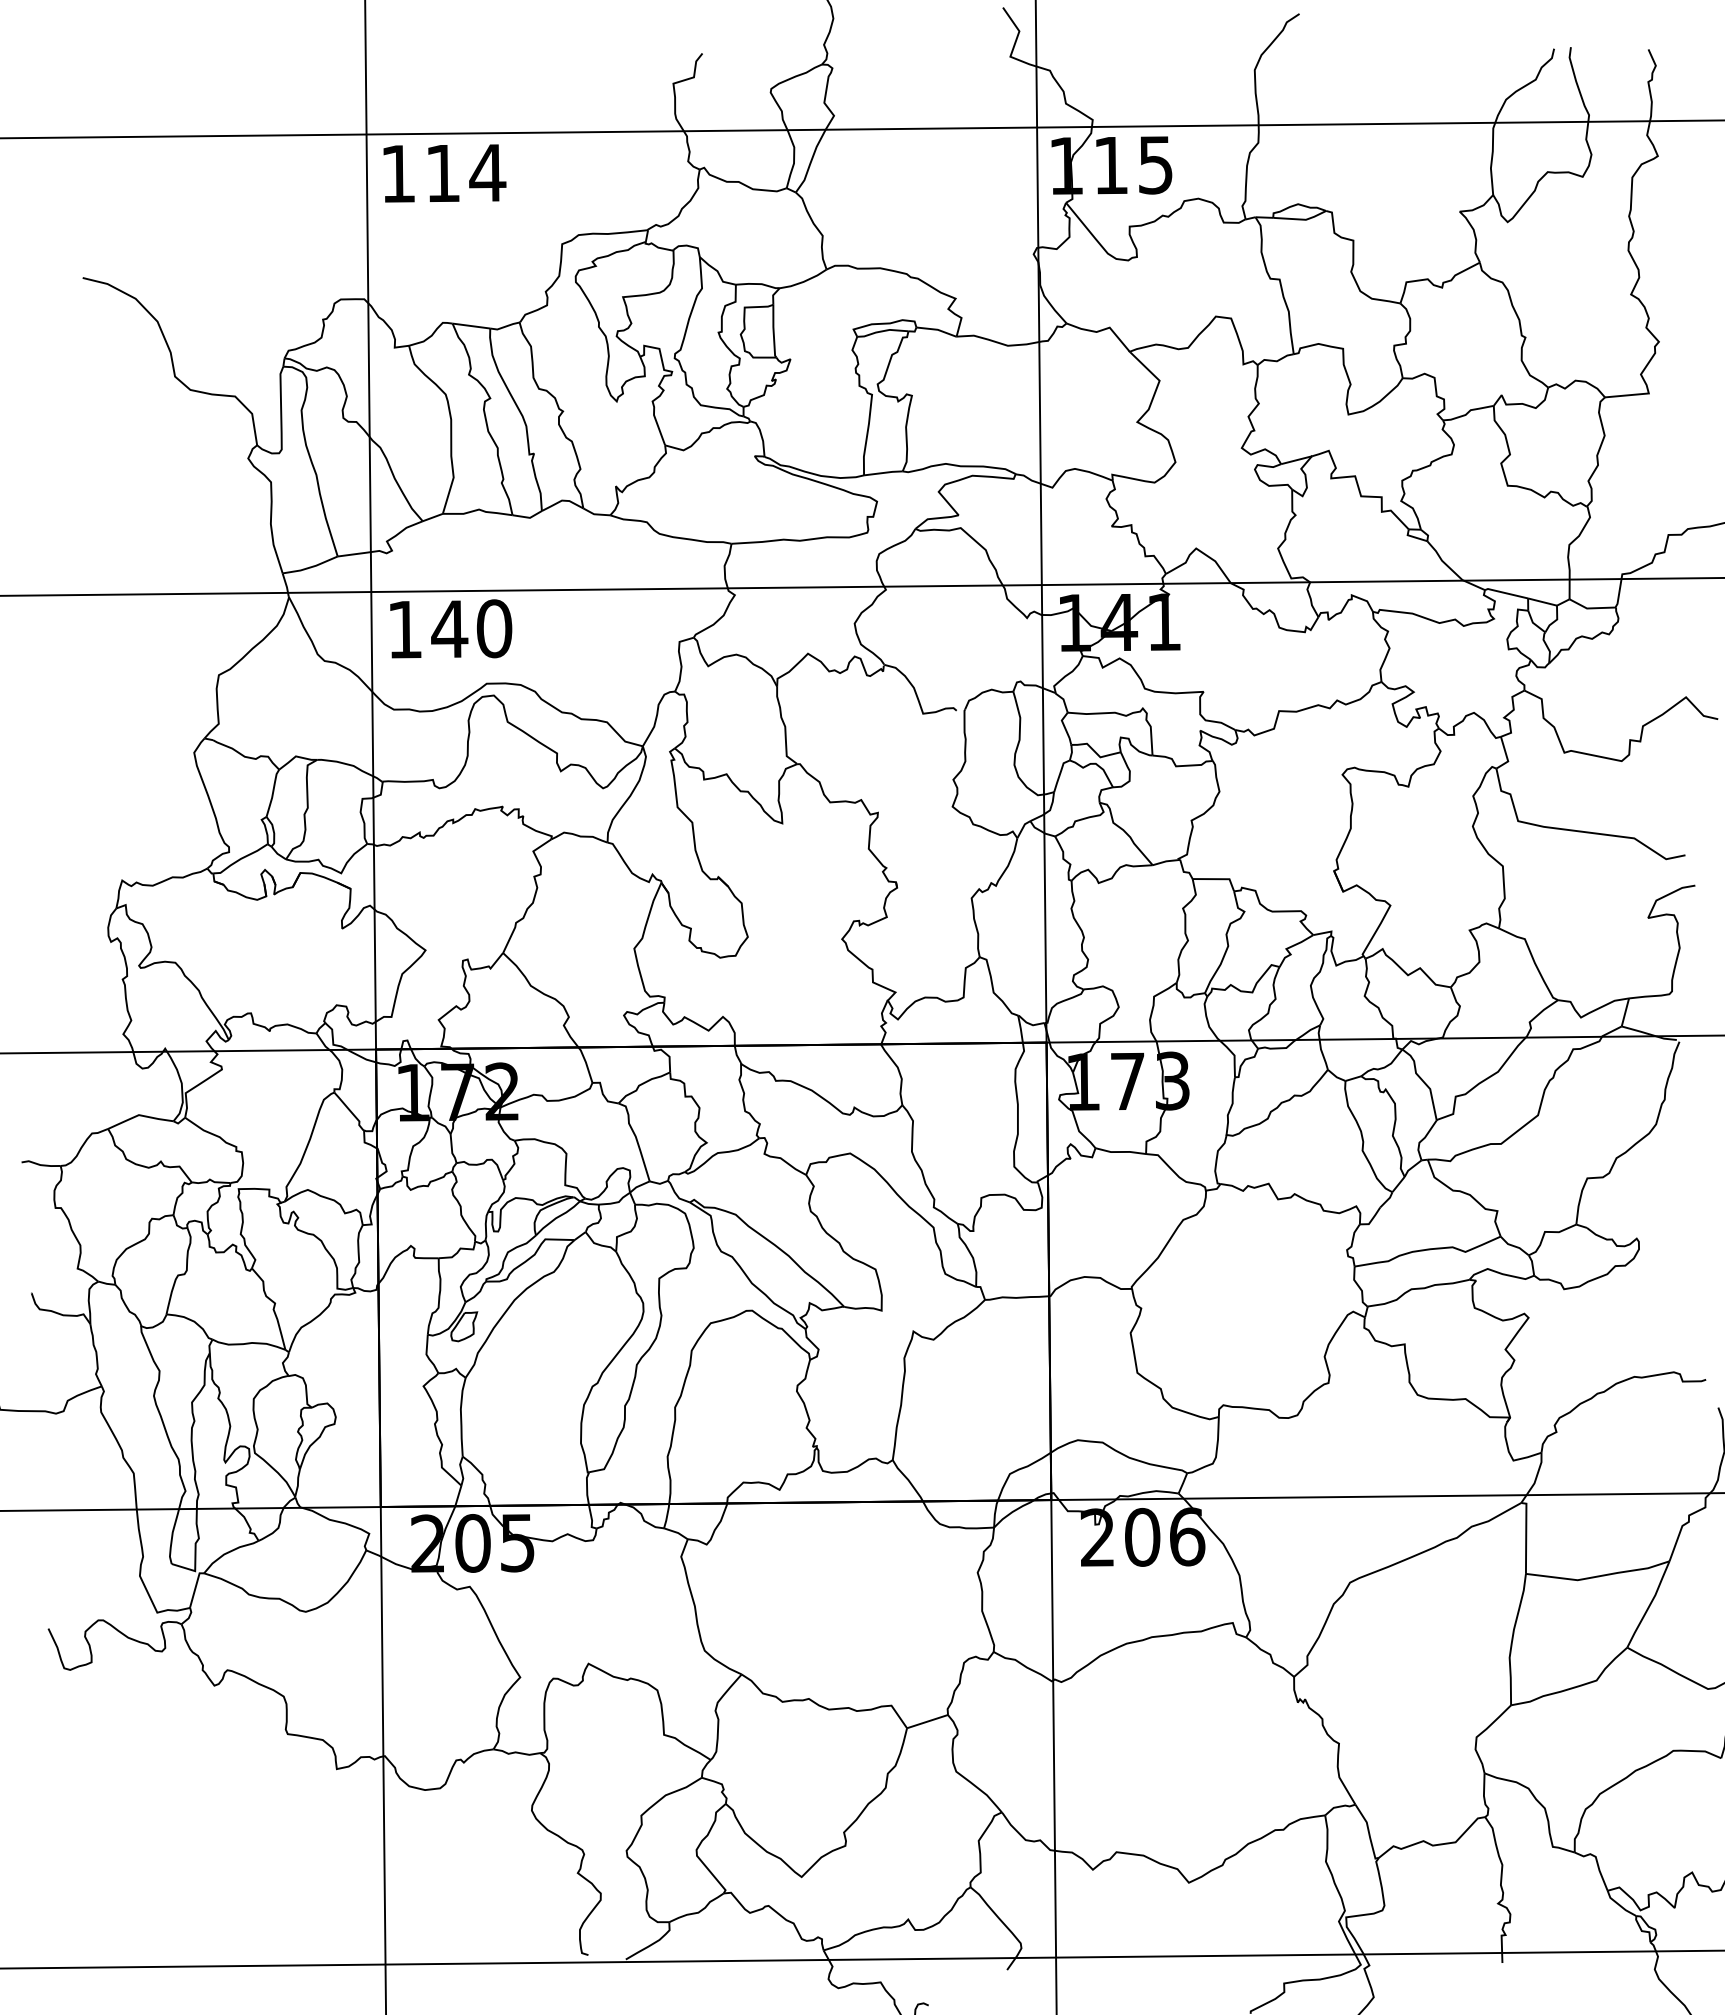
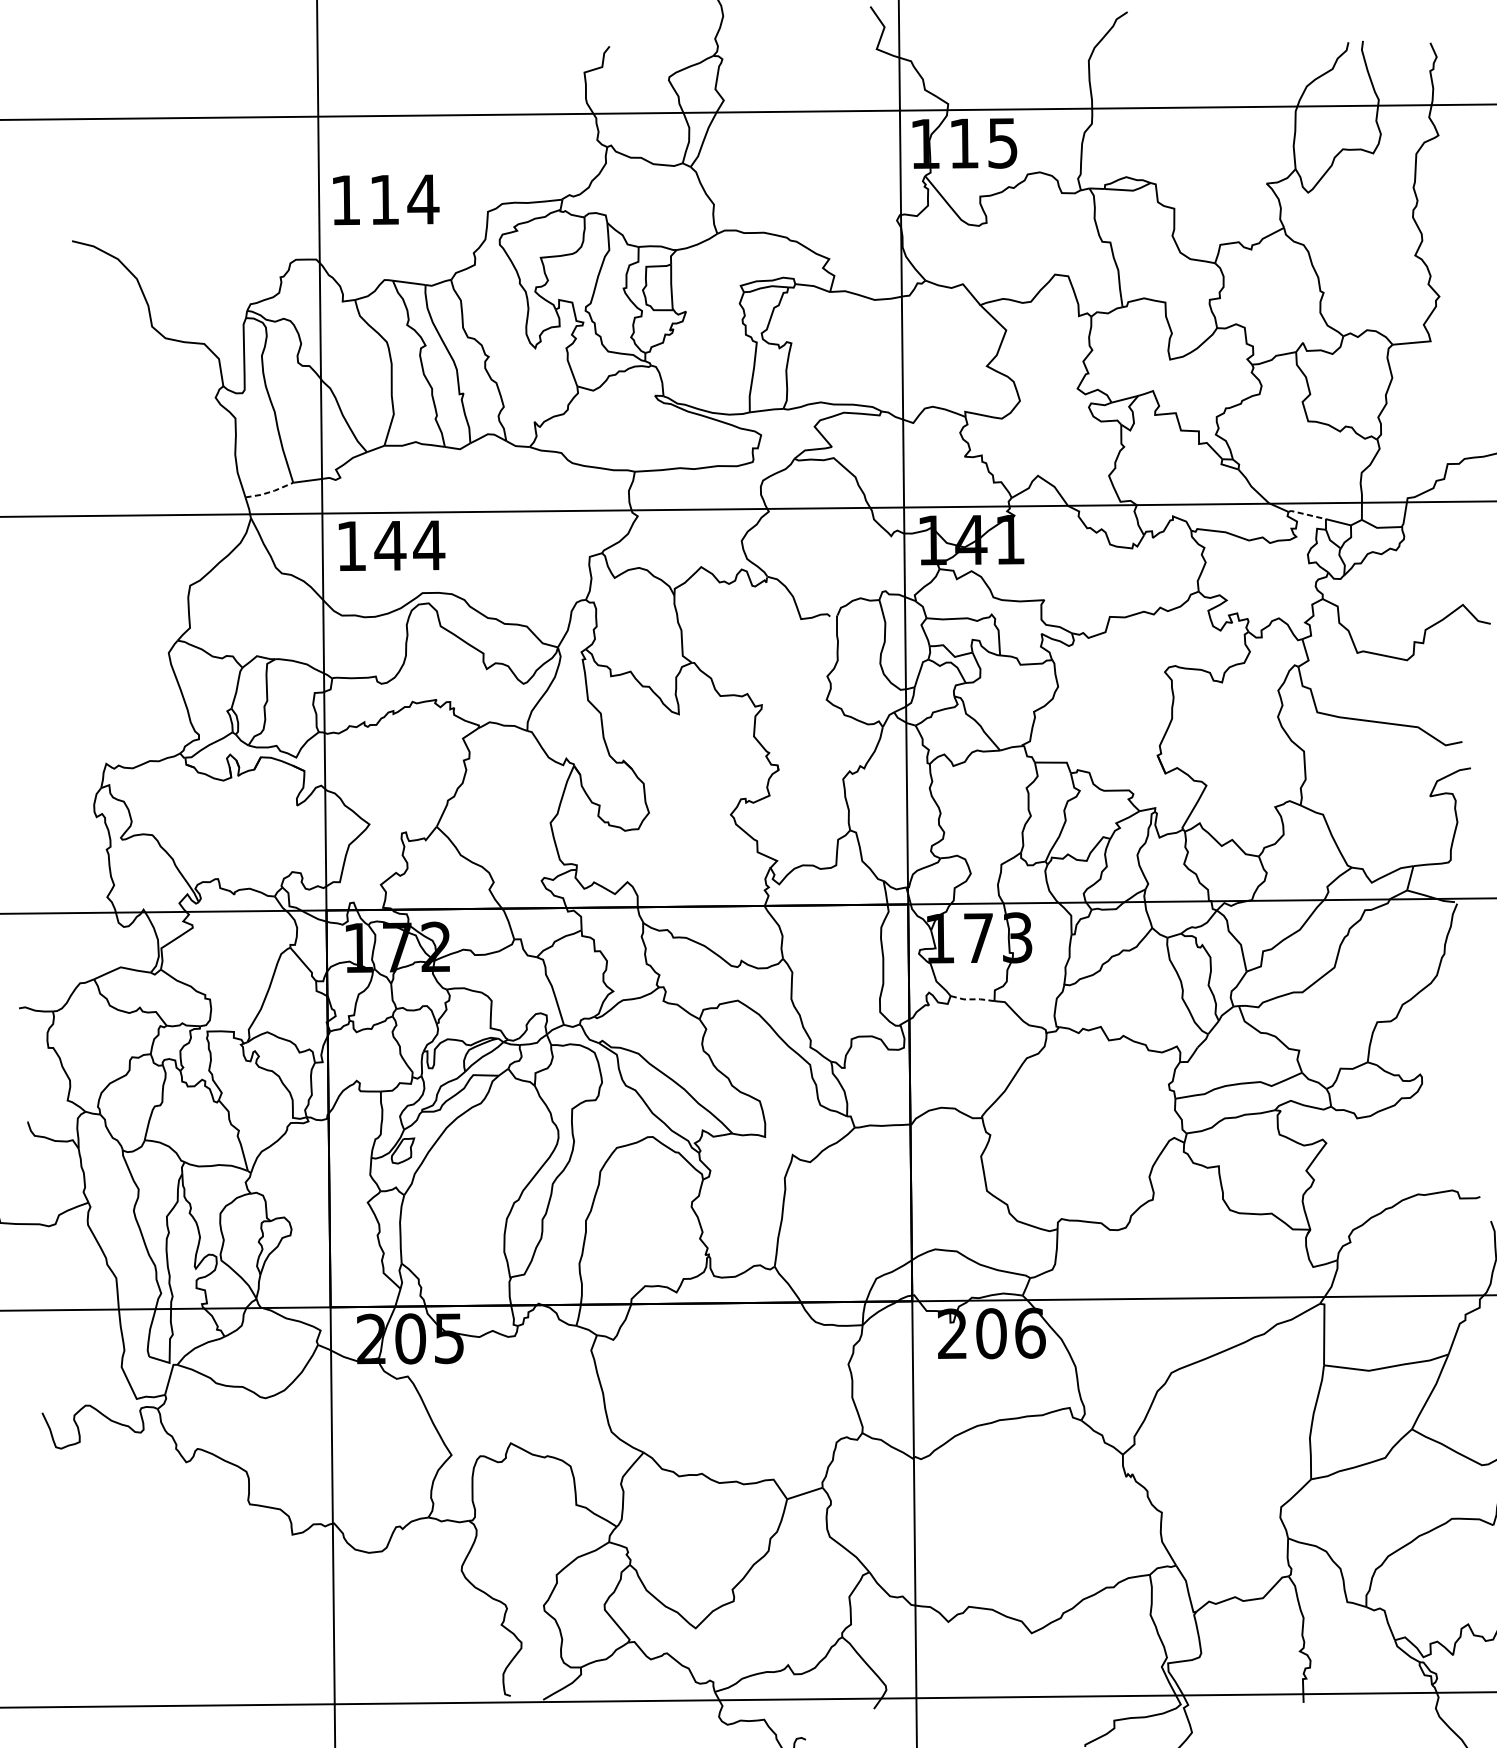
text: (444, 173) -> (385, 199), moved
line: (310, 567) -> (269, 492), solid -> dashed
line: (1506, 593) -> (1307, 514), solid -> dashed
text: (494, 628) -> (429, 545), 140 -> 144
line: (1120, 1152) -> (972, 999), solid -> dashed

